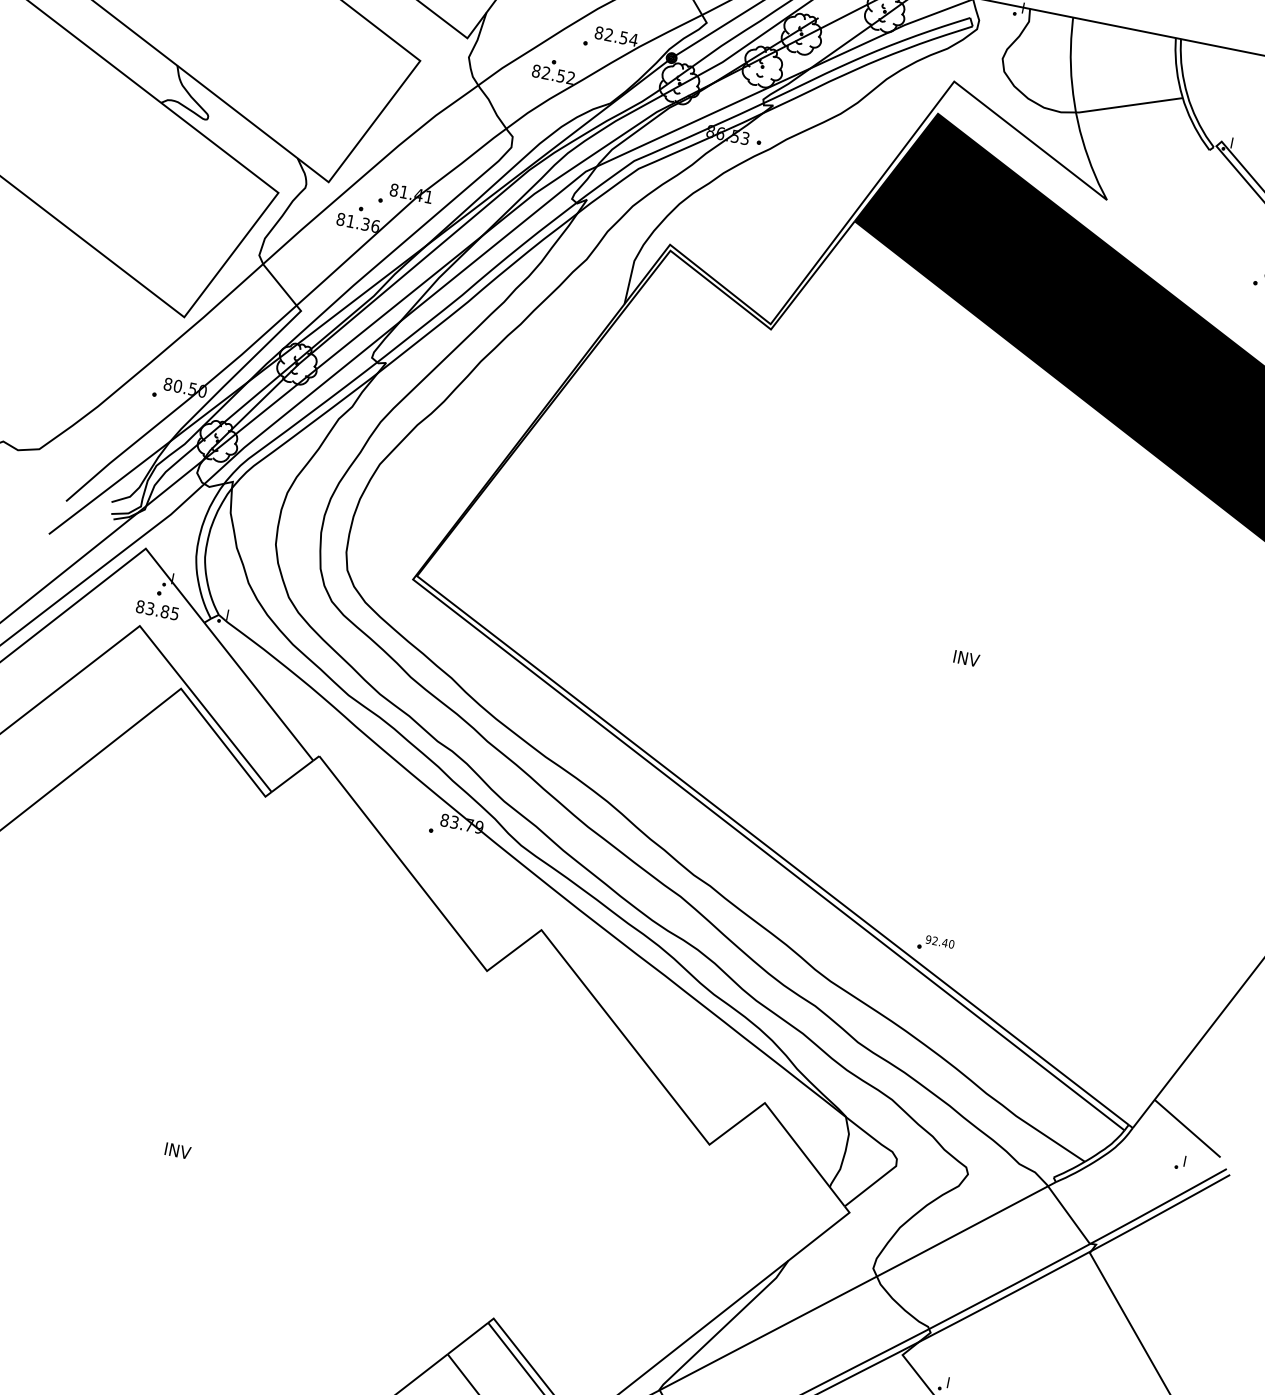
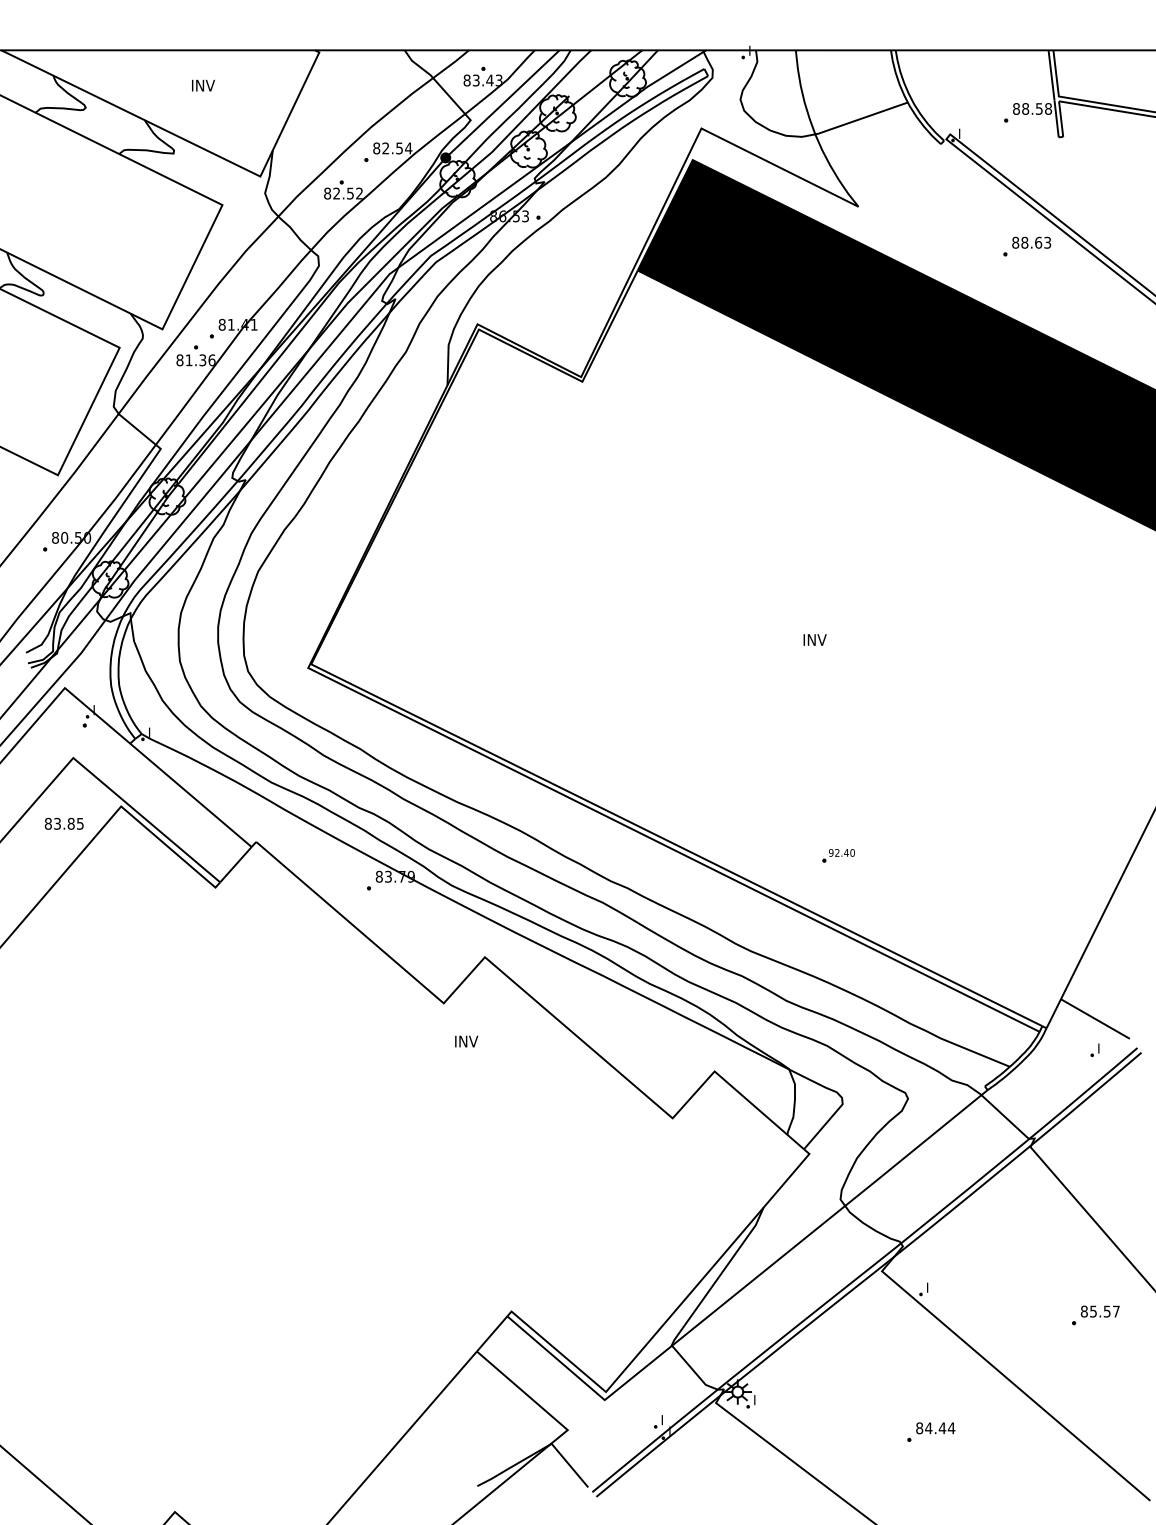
text: (156, 609) -> (63, 823), moved
part: (935, 944) -> (838, 855), moved
text: (177, 1150) -> (466, 1041), moved

